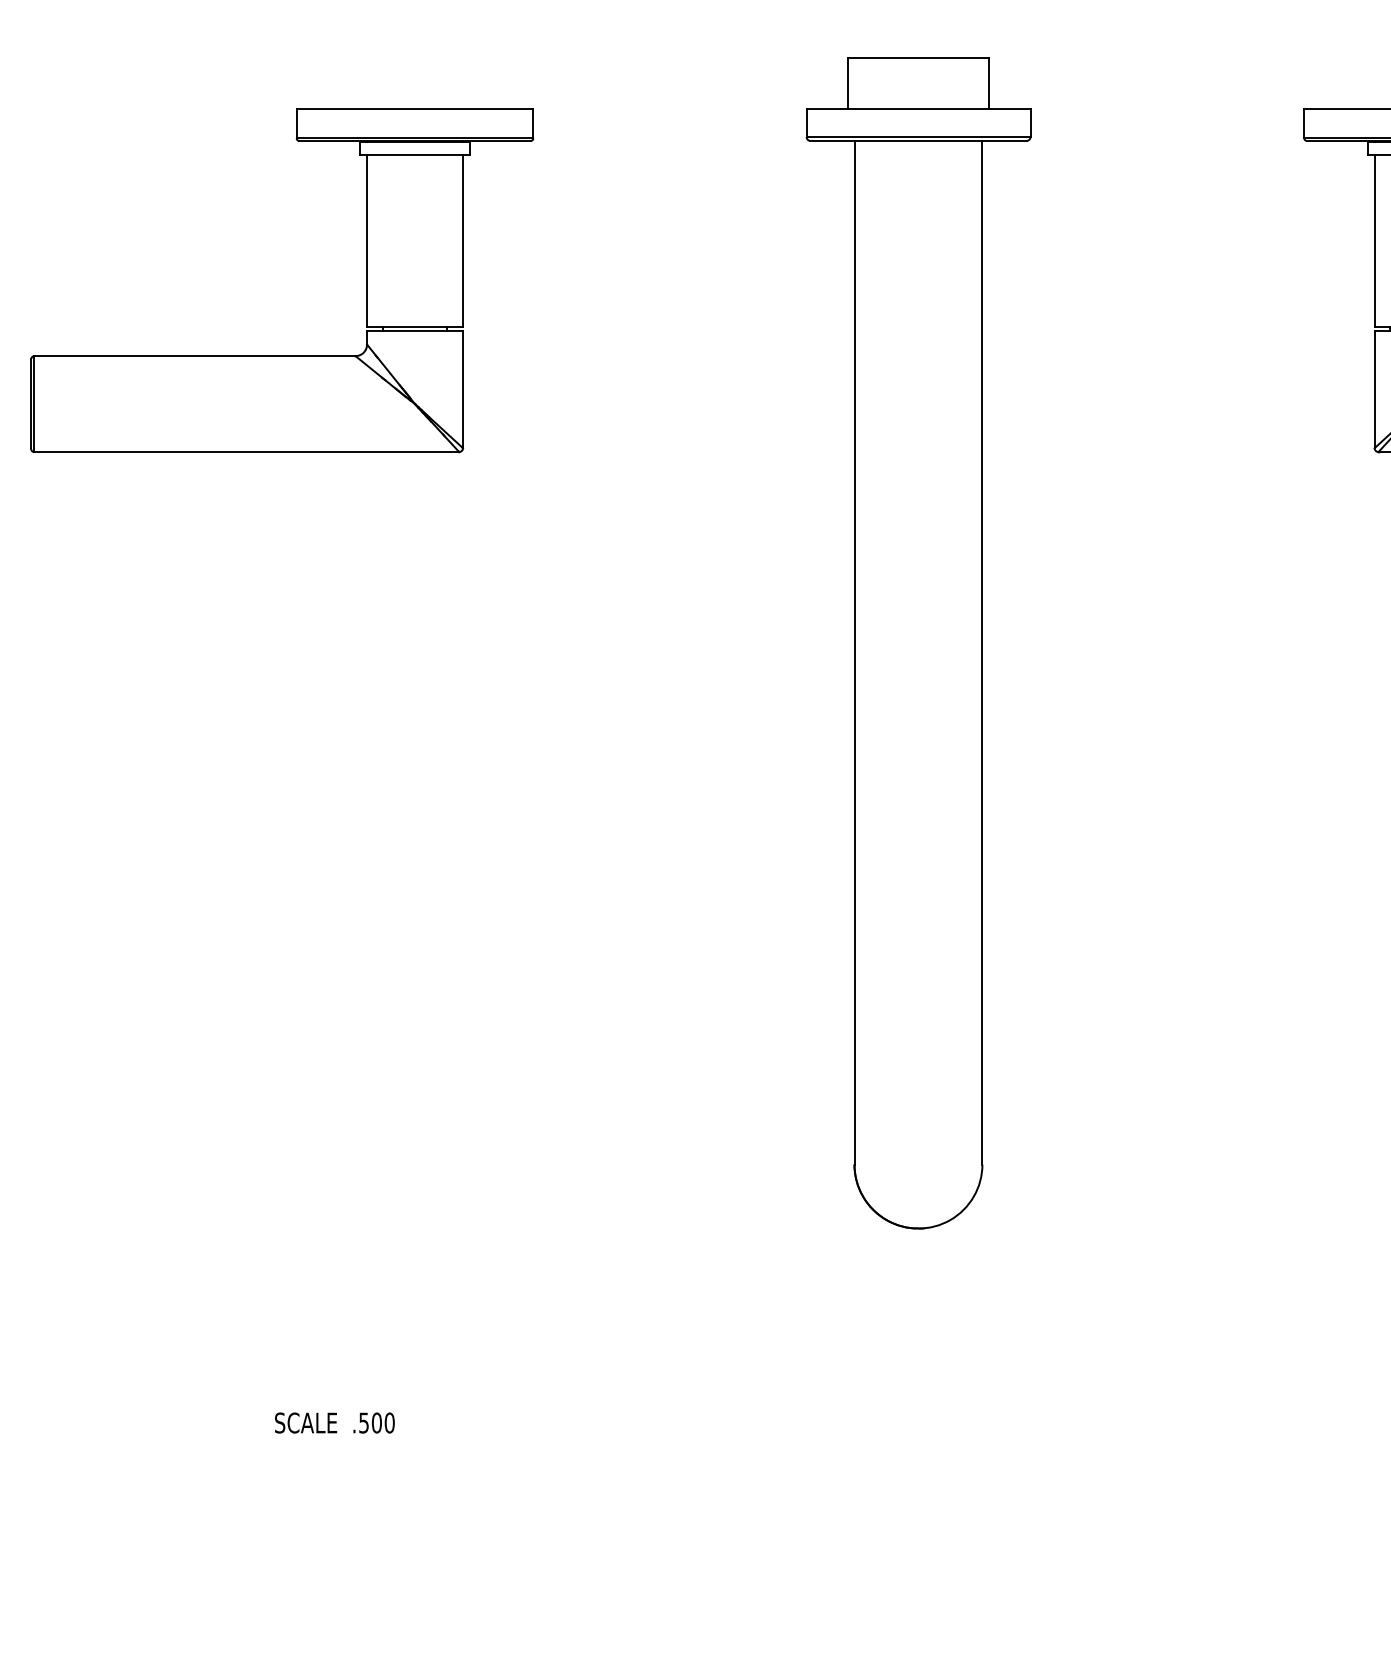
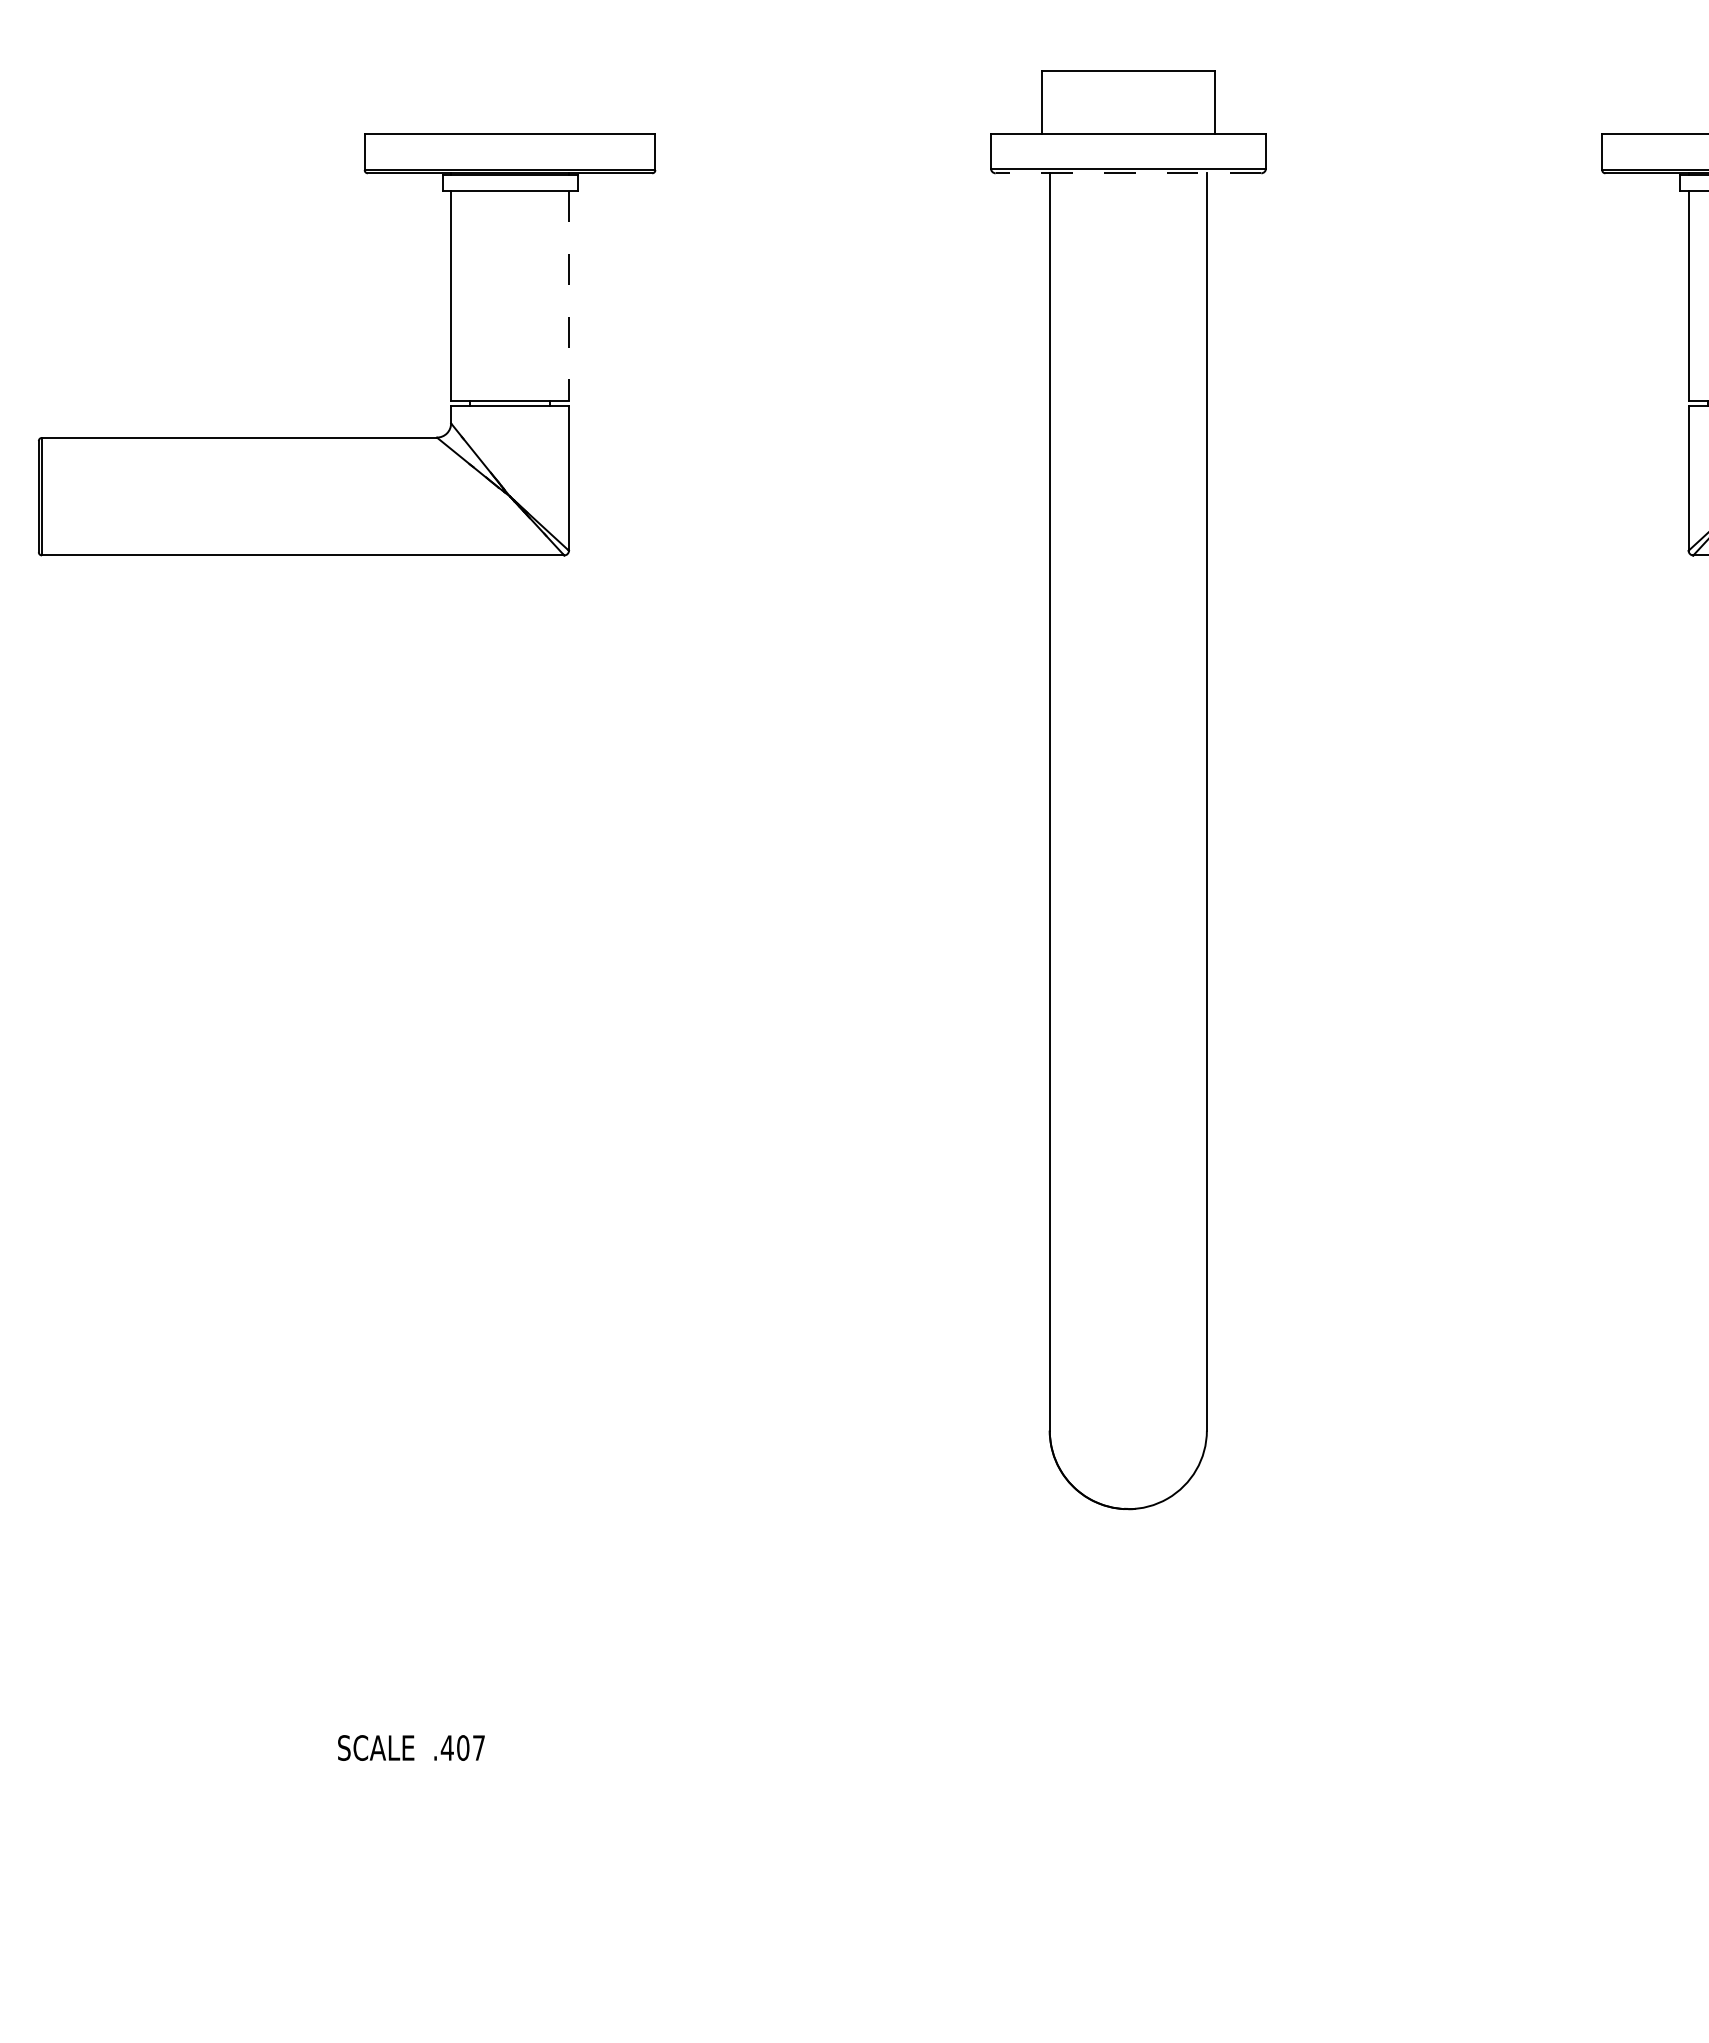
line: (918, 141) -> (1128, 173), solid -> dashed
line: (462, 241) -> (568, 296), solid -> dashed
text: (376, 1422) -> (462, 1747), .500 -> .407

